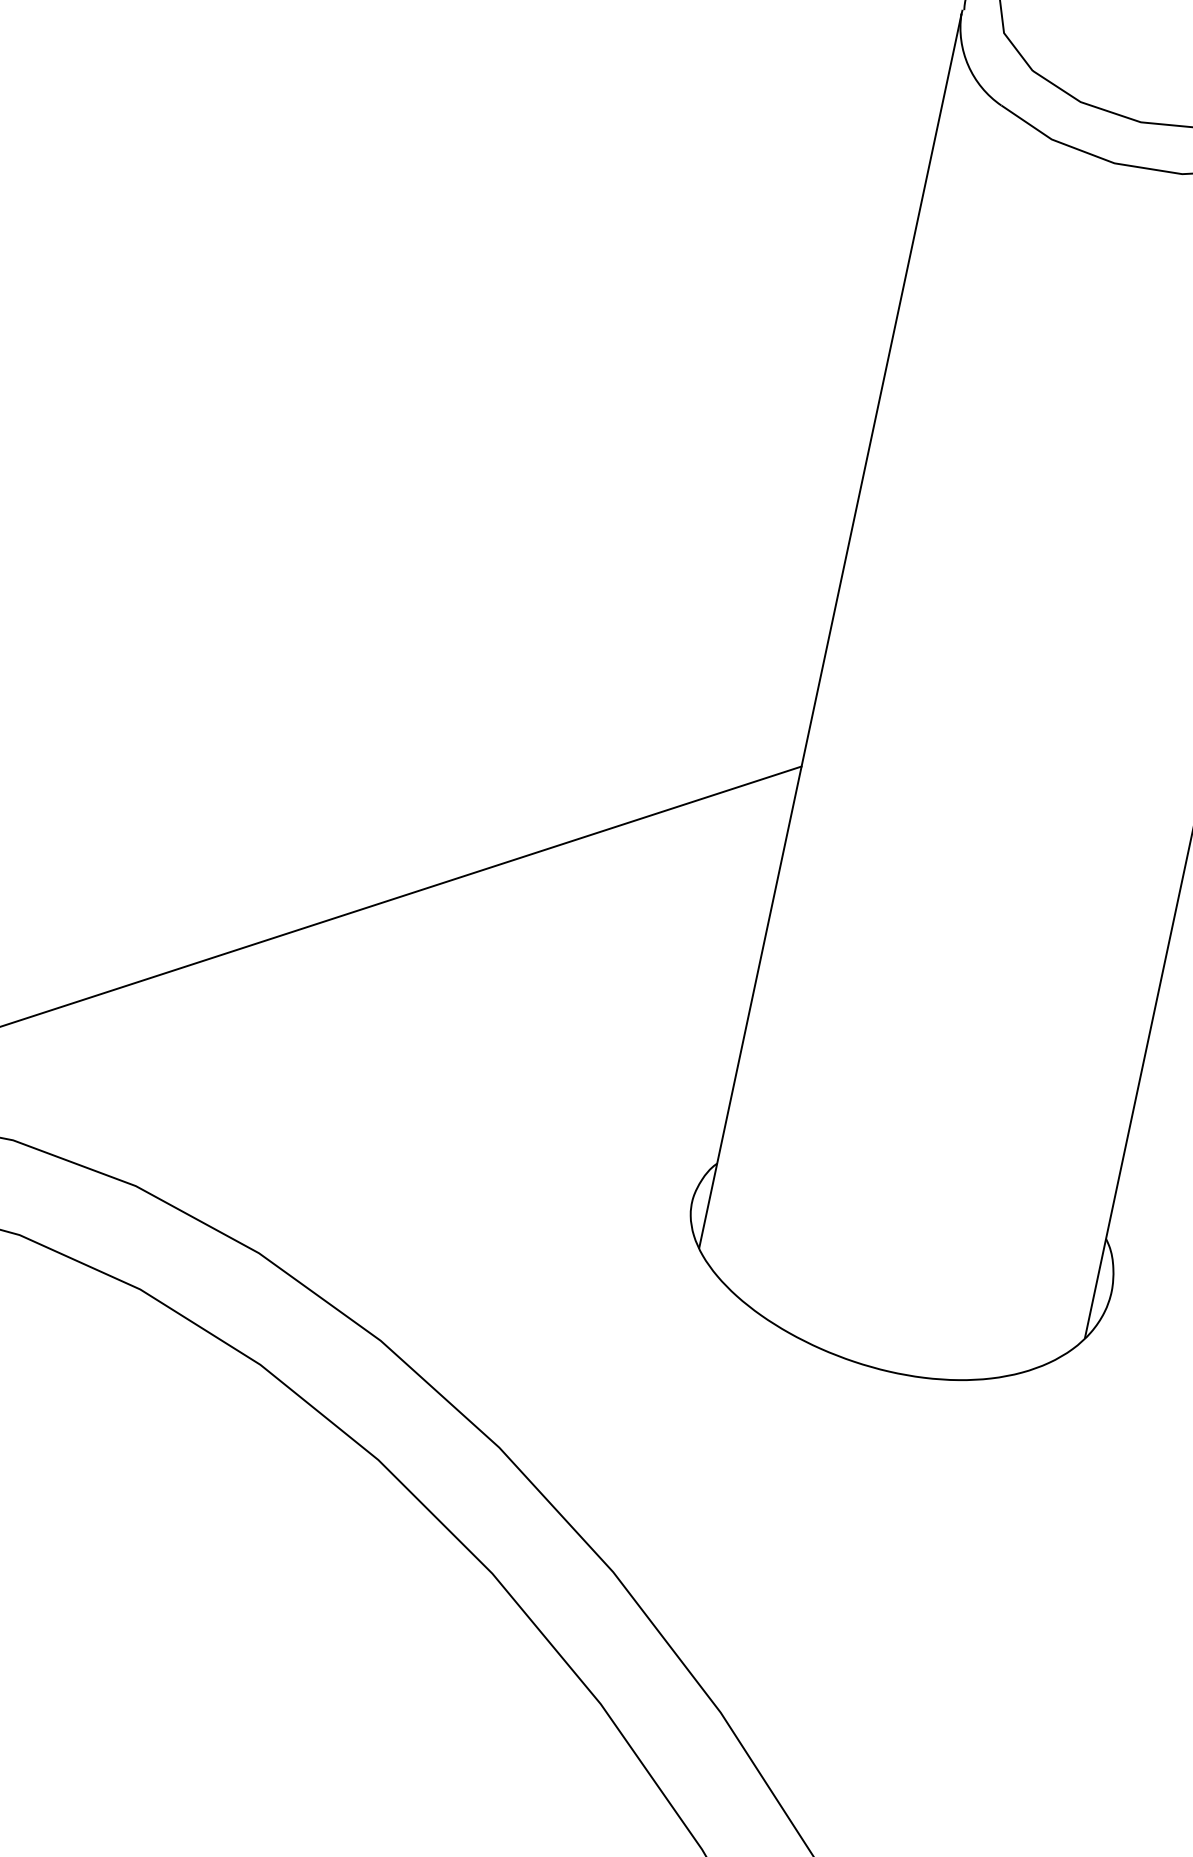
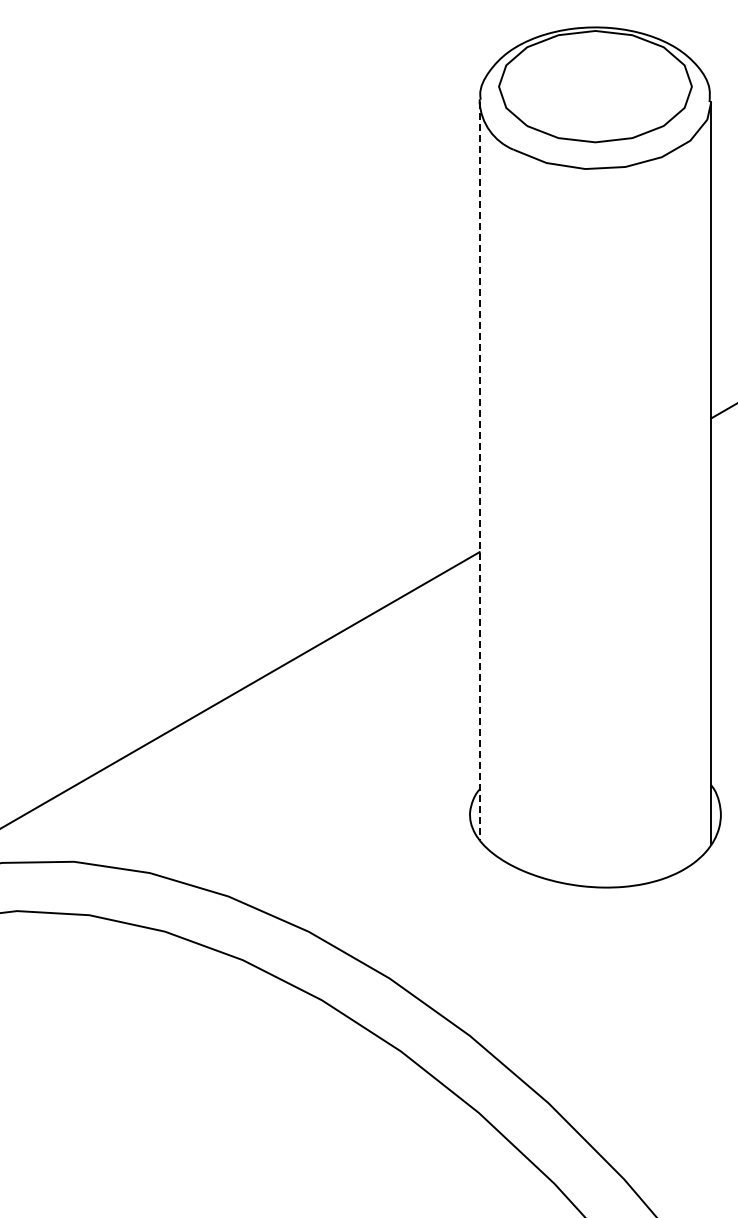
line: (829, 631) -> (479, 471), solid -> dashed

